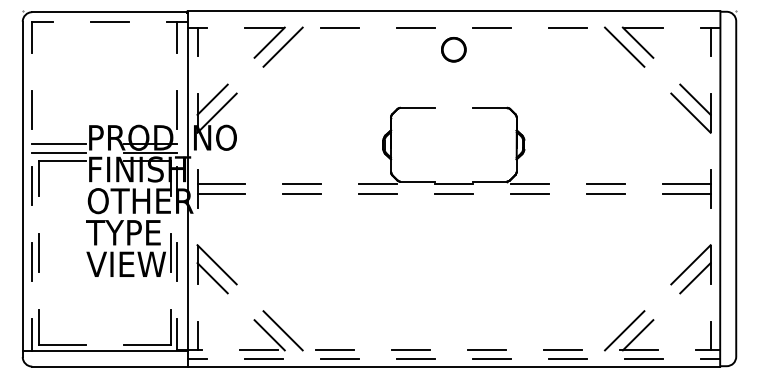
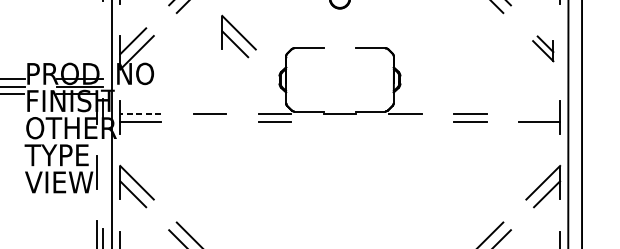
part: (335, 94) -> (238, 36), added
part: (690, 108) -> (542, 48), size x0.6
line: (177, 110) -> (103, 50), removed
line: (221, 184) -> (140, 113), solid -> dashed
line: (686, 184) -> (539, 113), removed
line: (302, 193) -> (210, 121), removed
line: (454, 193) -> (340, 121), removed
line: (530, 193) -> (405, 121), removed
line: (177, 261) -> (103, 179), removed

